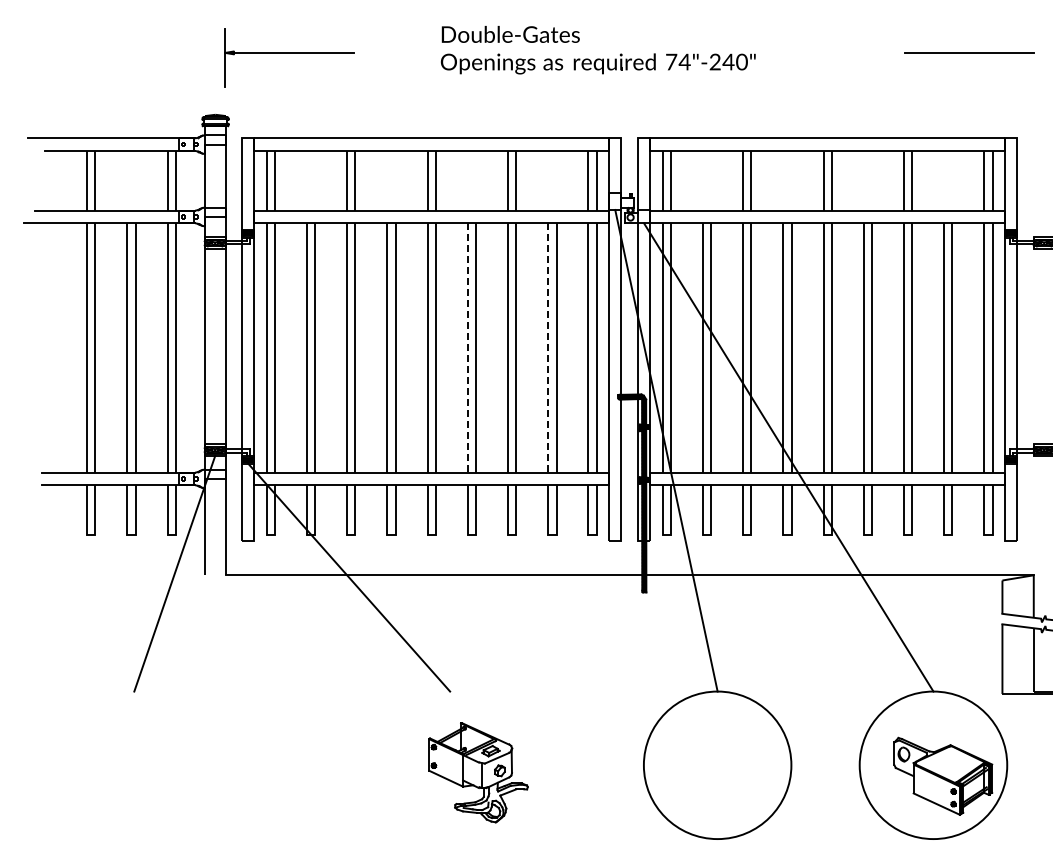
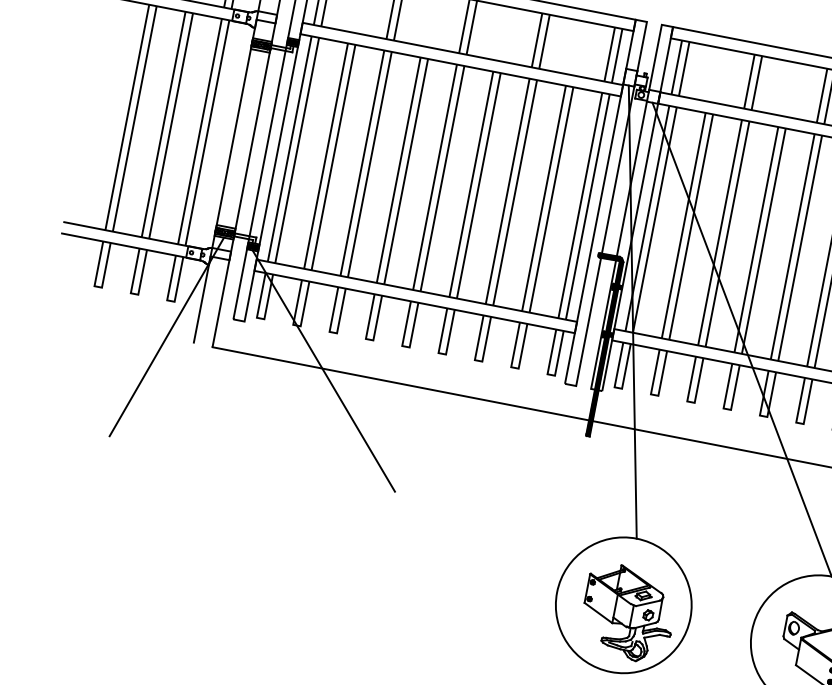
line: (467, 347) -> (471, 183), dashed -> solid
line: (548, 347) -> (544, 198), dashed -> solid
part: (478, 772) -> (628, 613), moved

